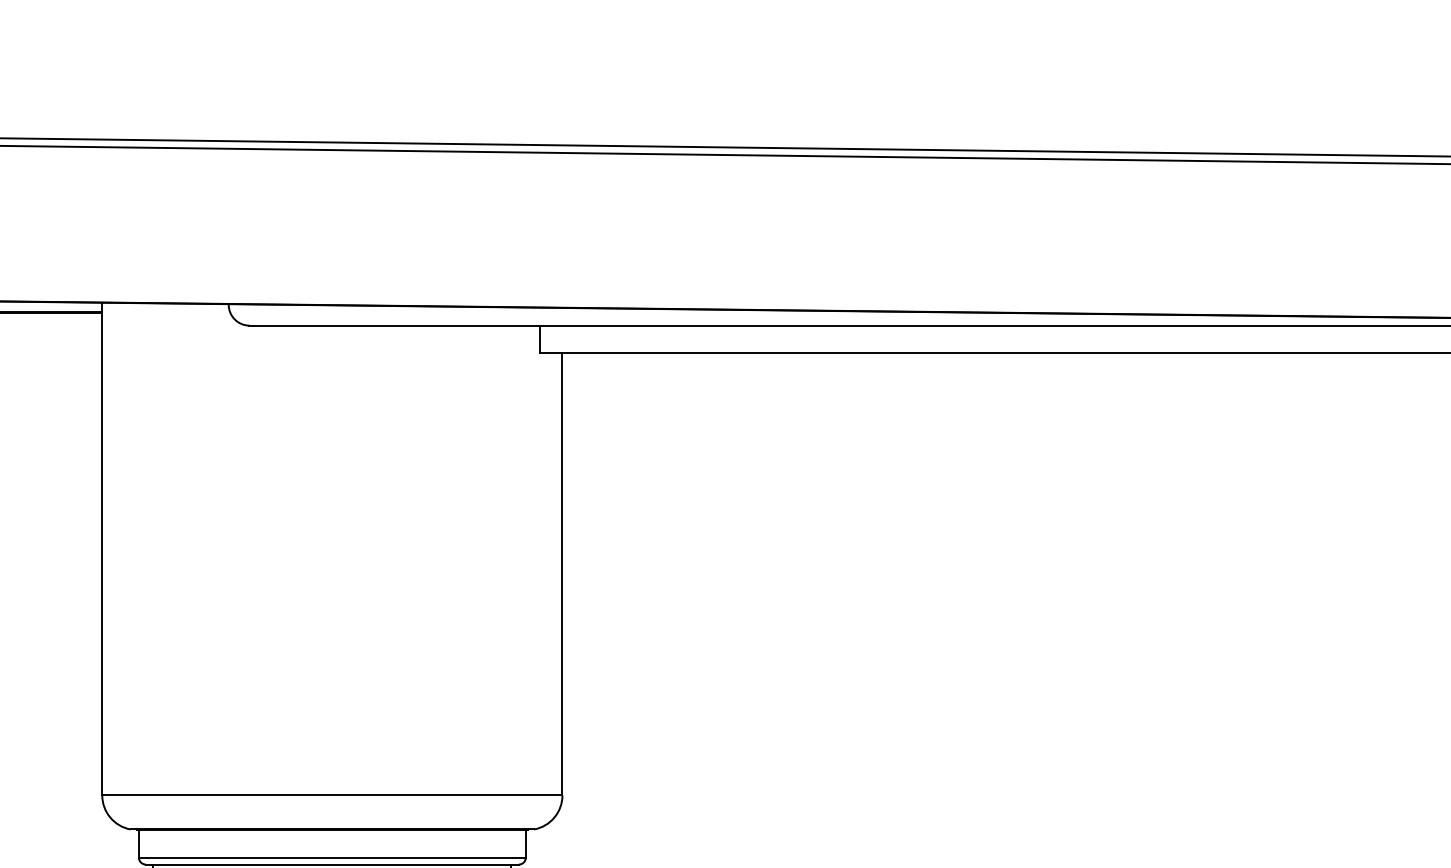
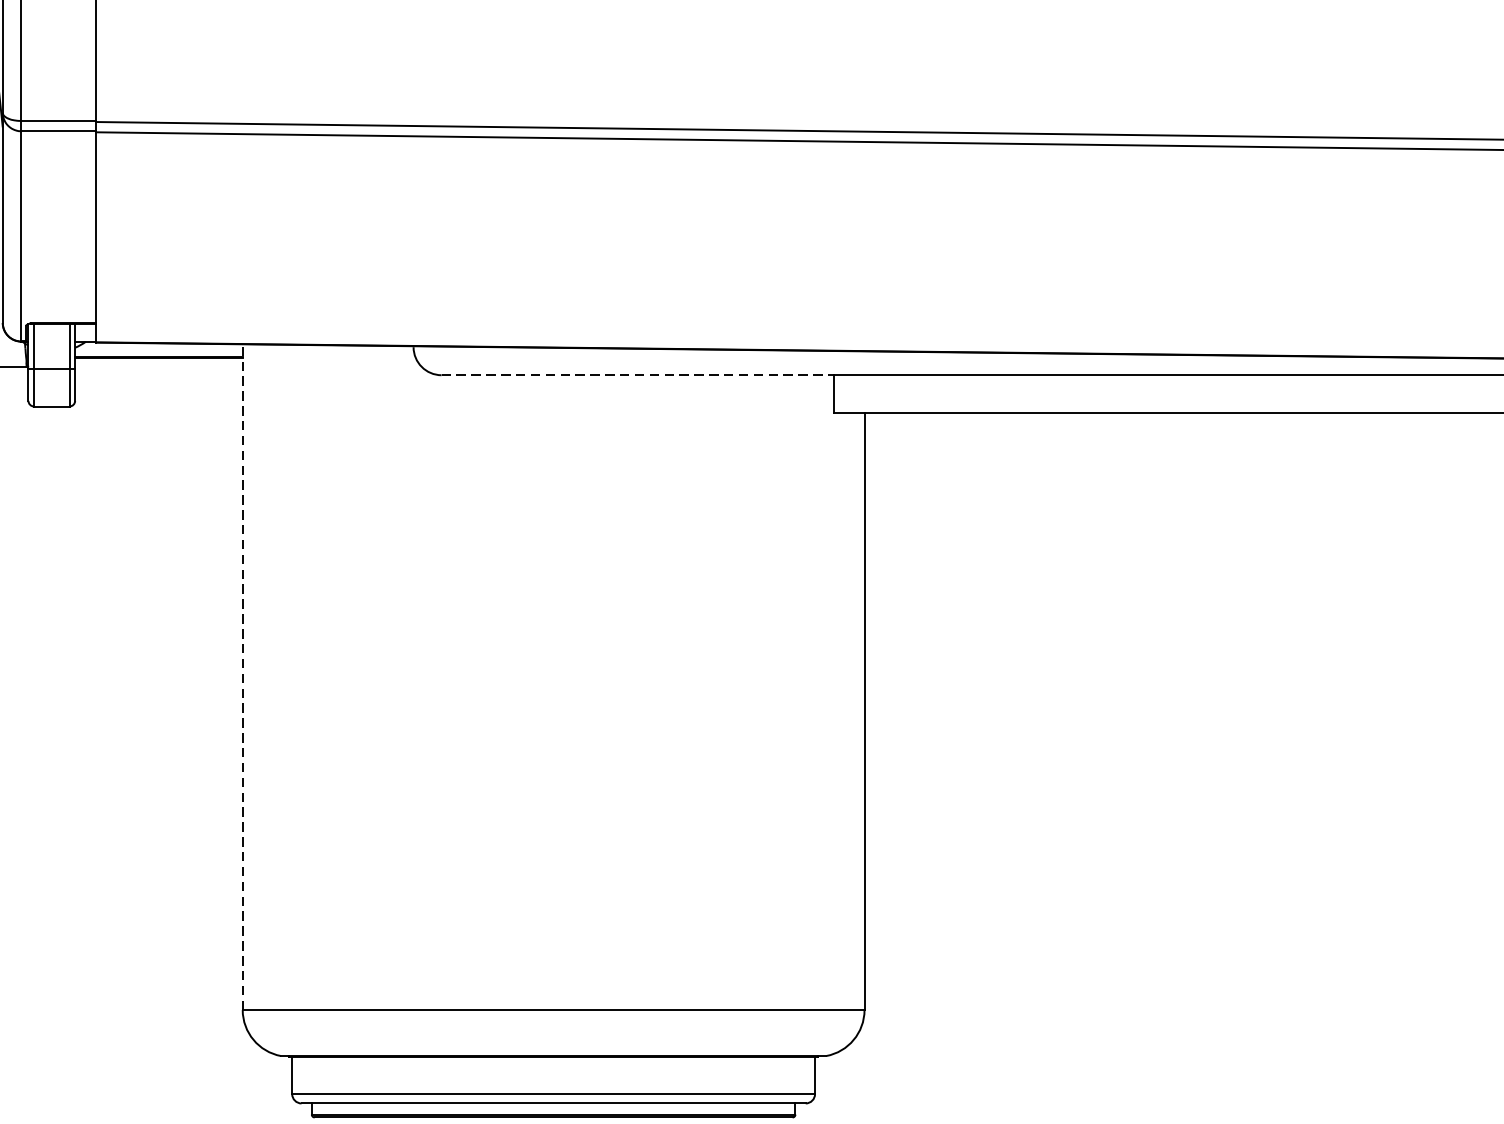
line: (395, 325) -> (638, 375), solid -> dashed
line: (102, 548) -> (243, 676), solid -> dashed

